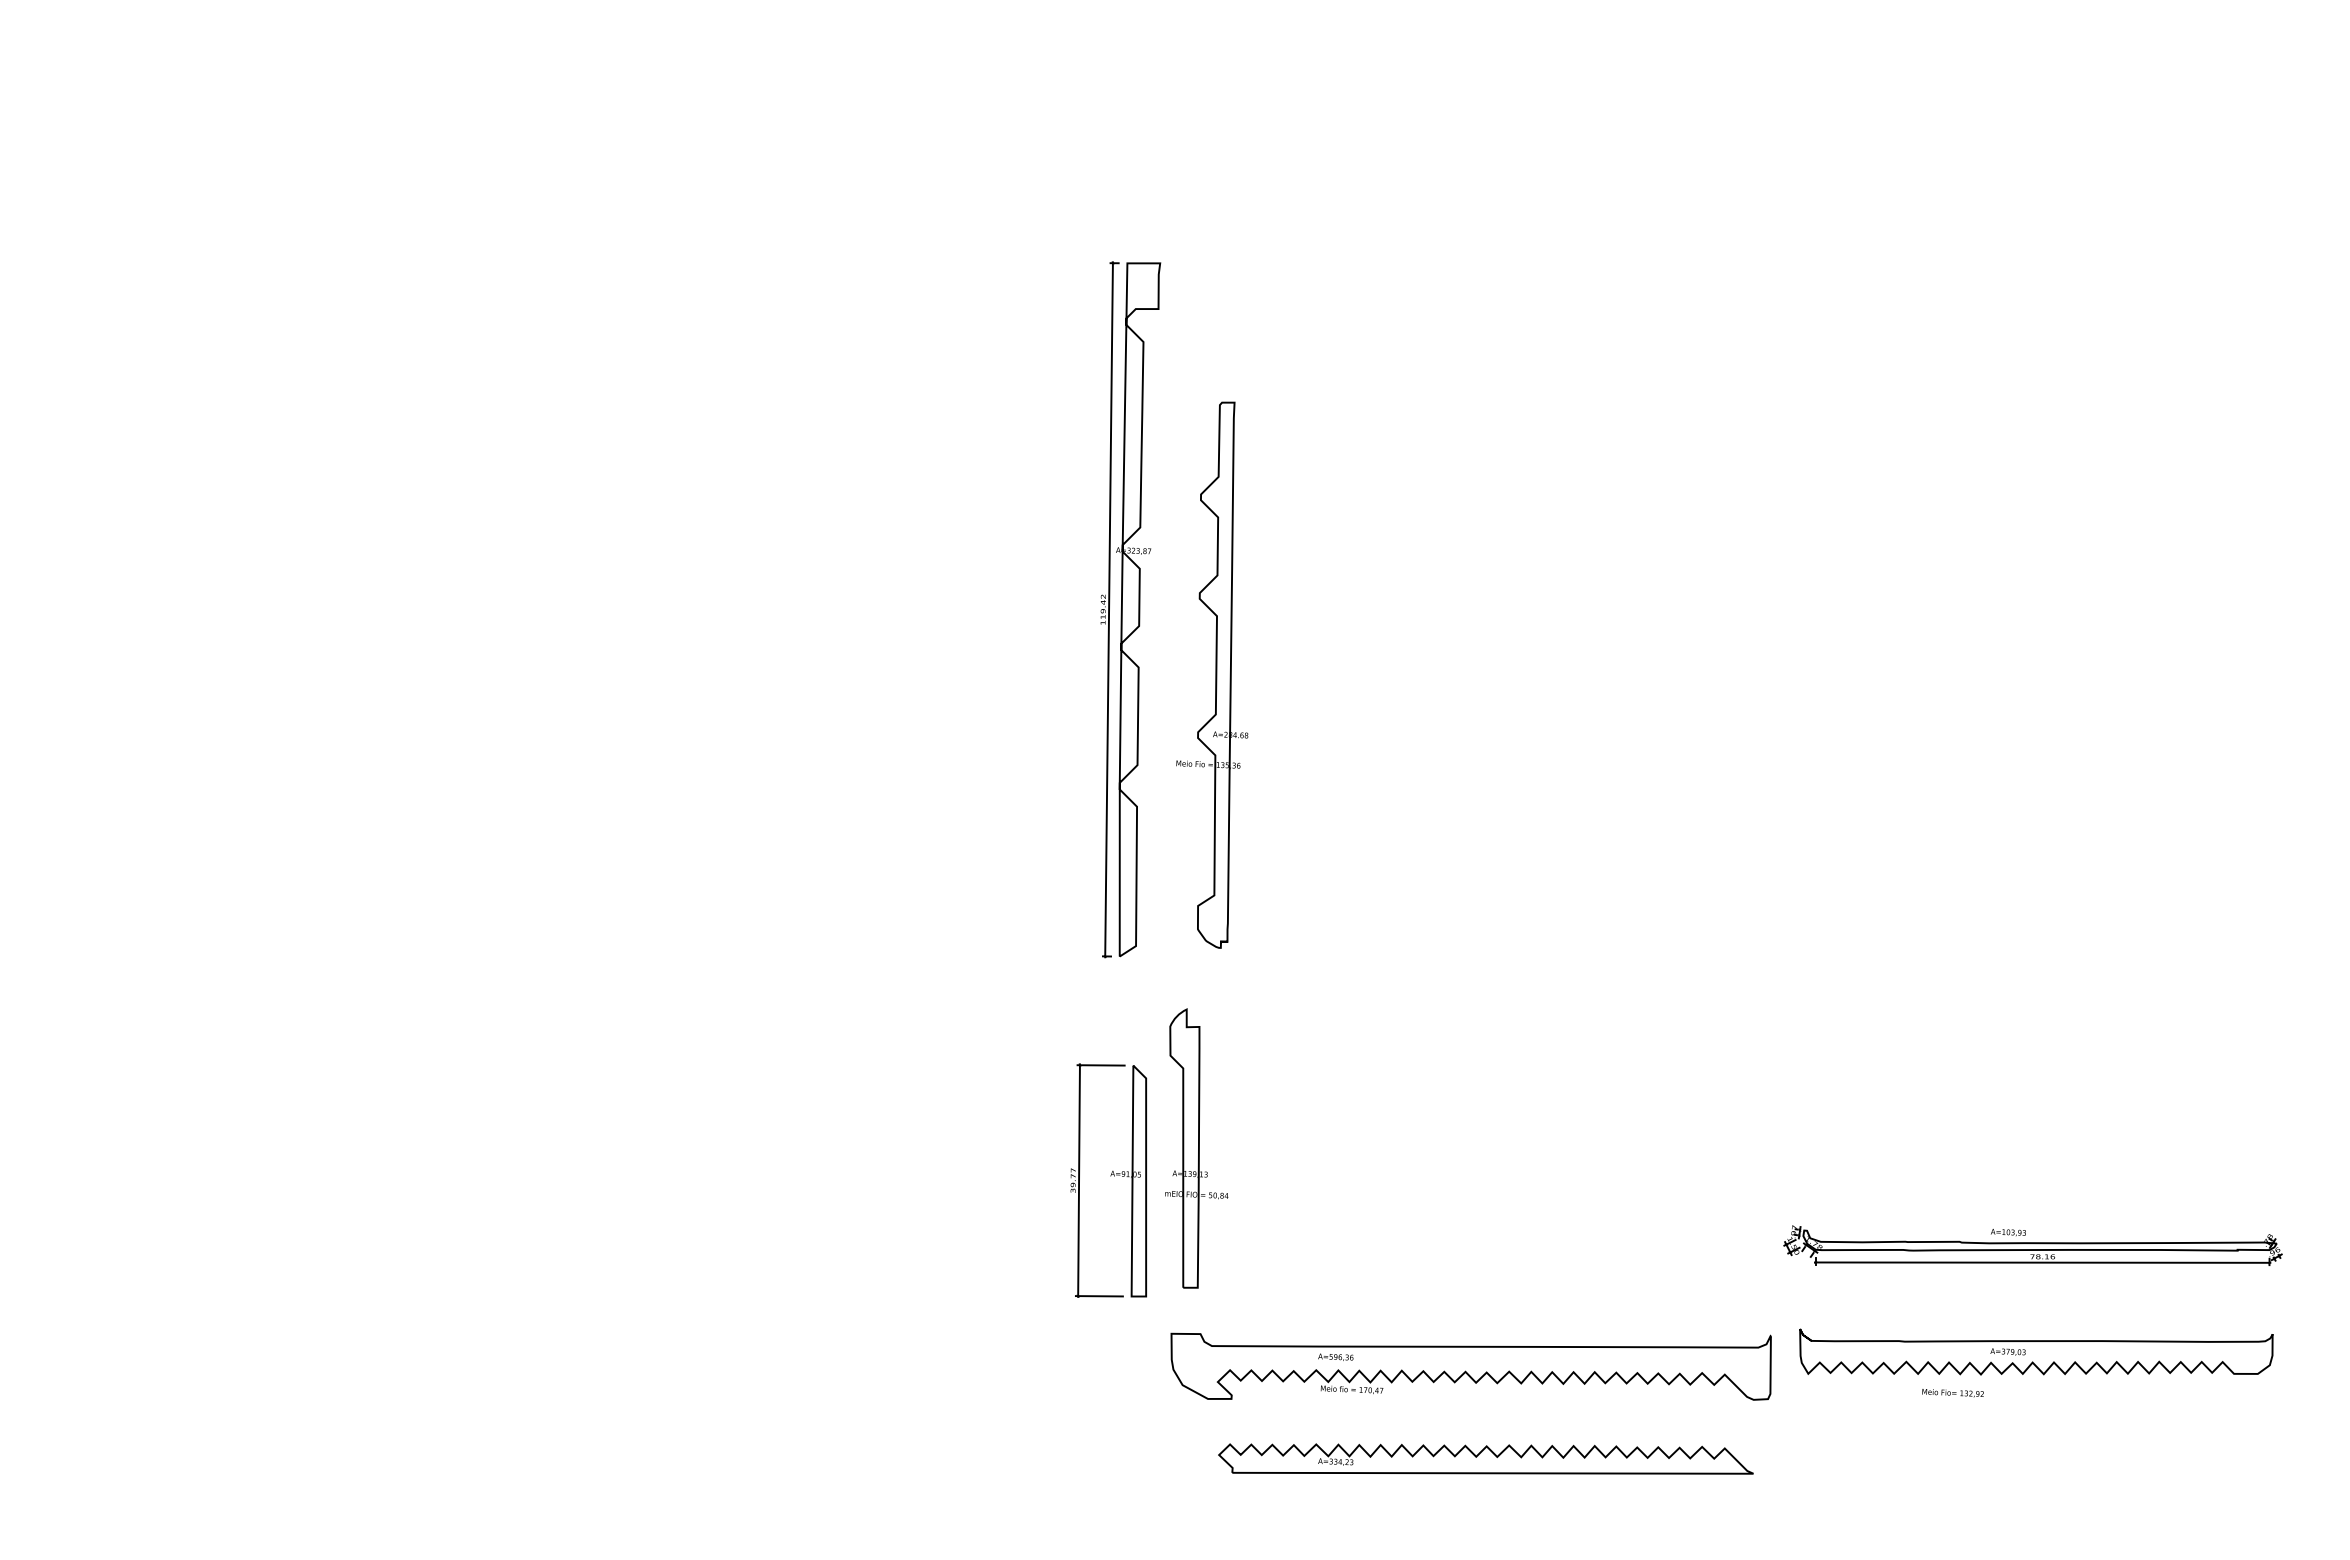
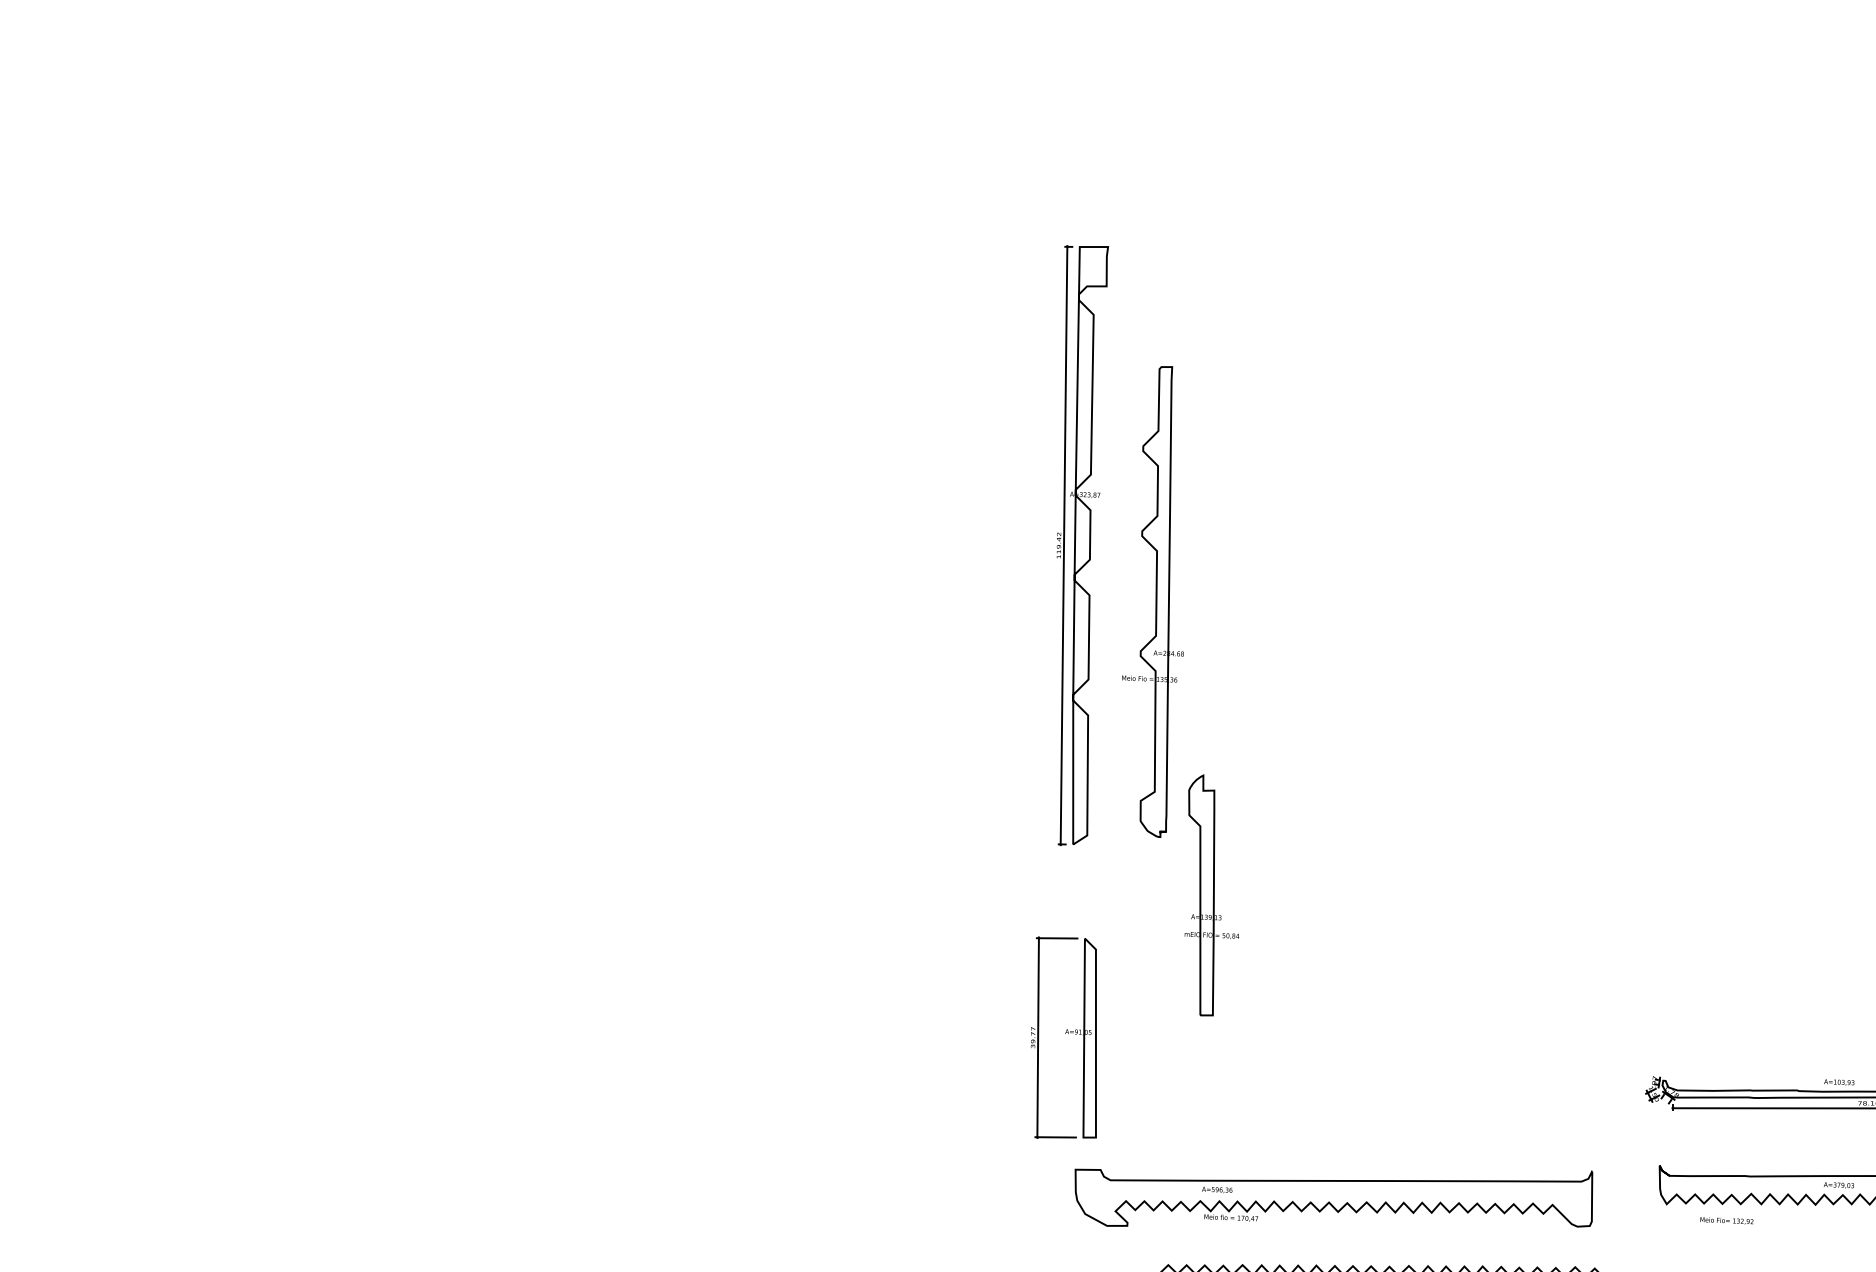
part: (1196, 1148) -> (1211, 895), moved
part: (1470, 1366) -> (1333, 1197), moved
text: (1952, 1393) -> (1726, 1221), moved

